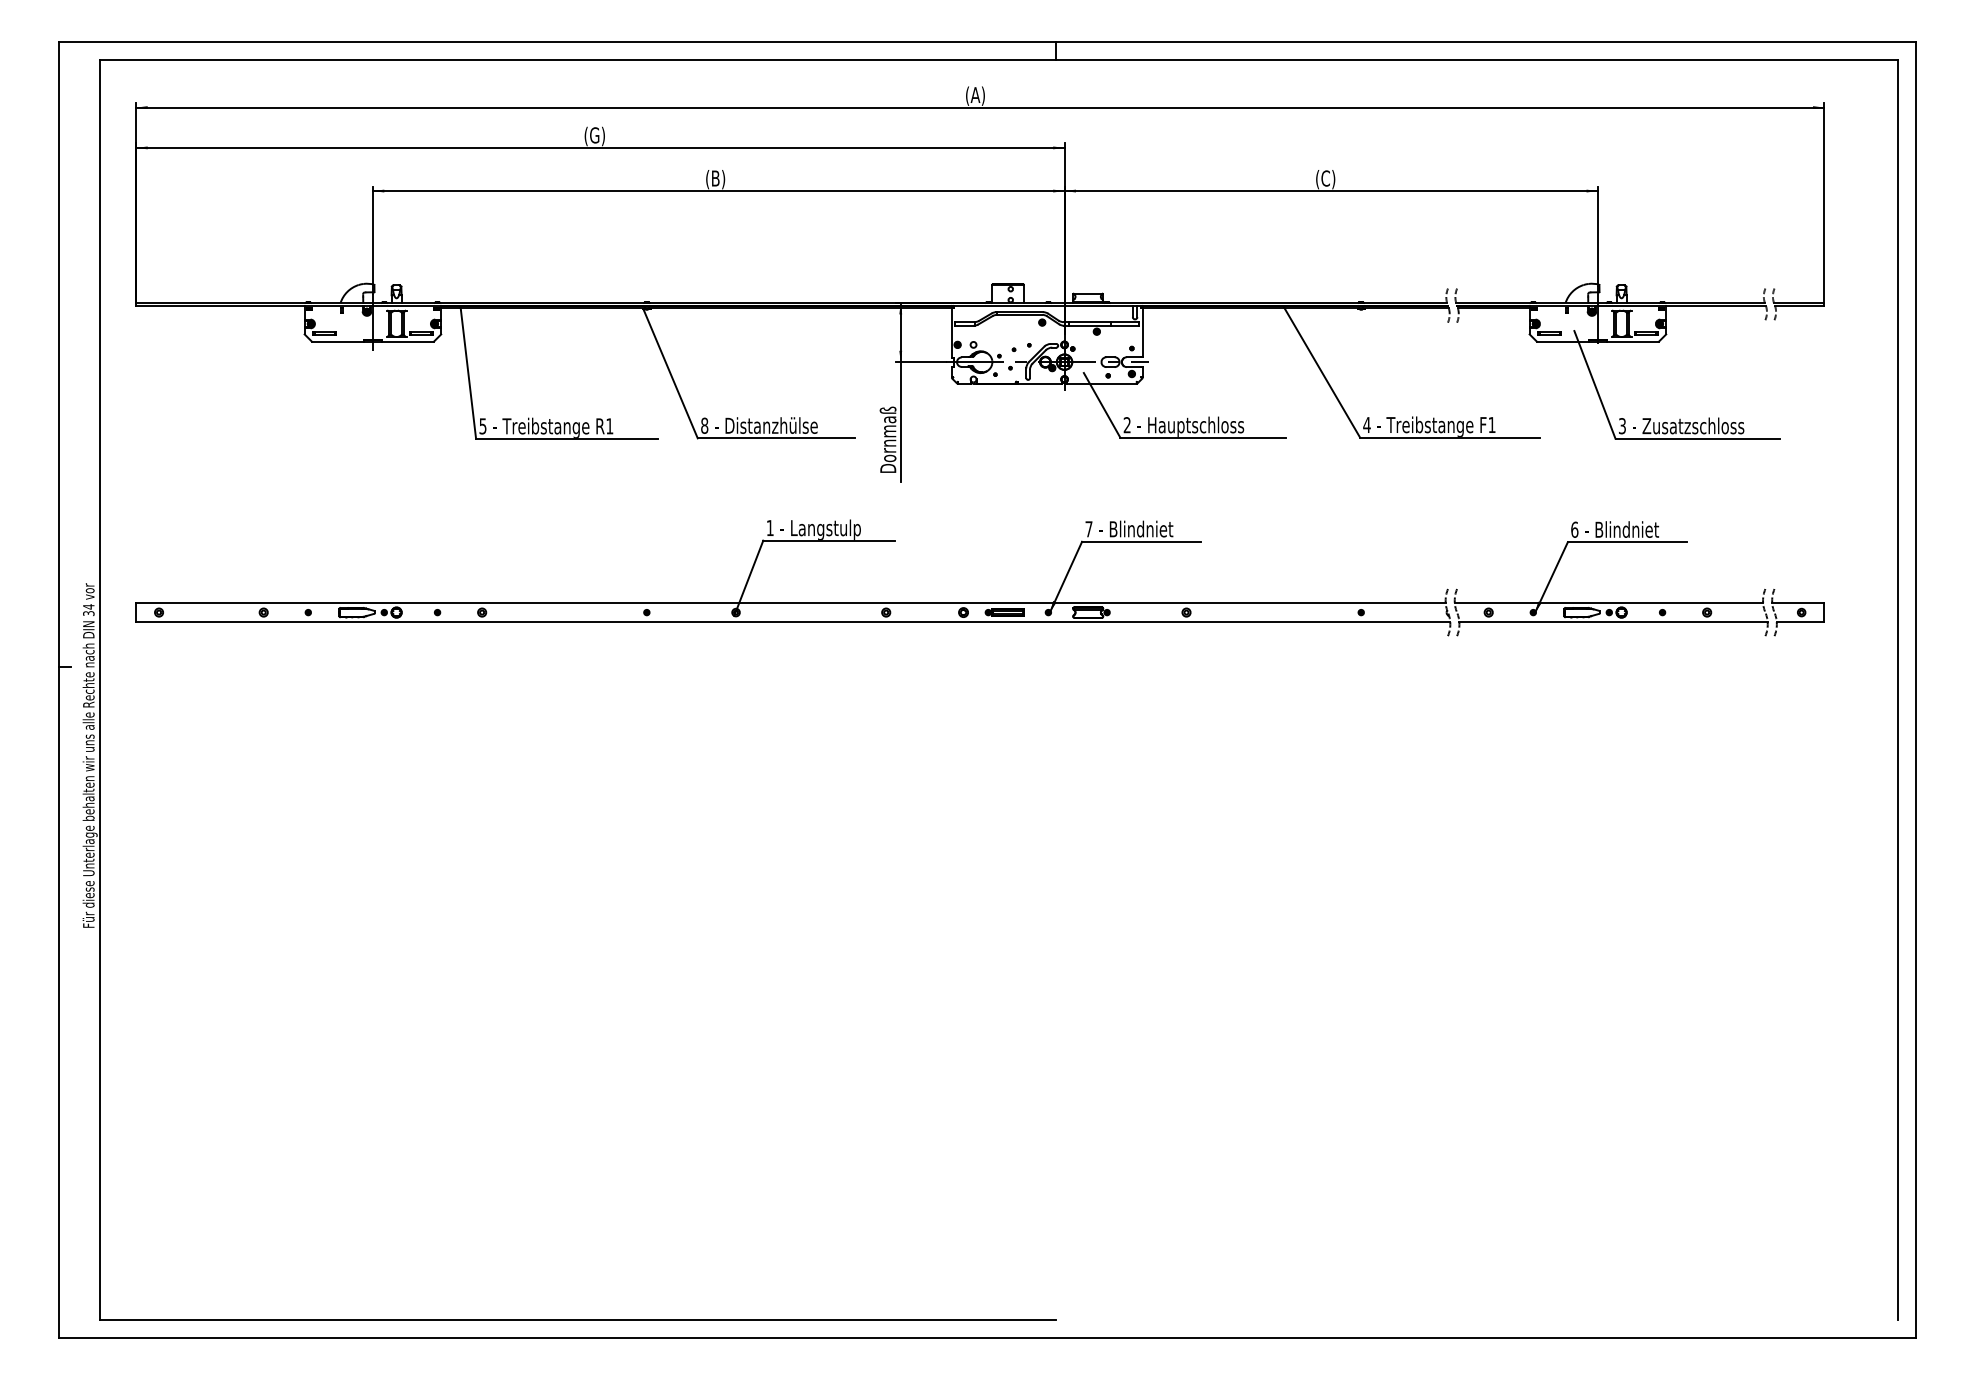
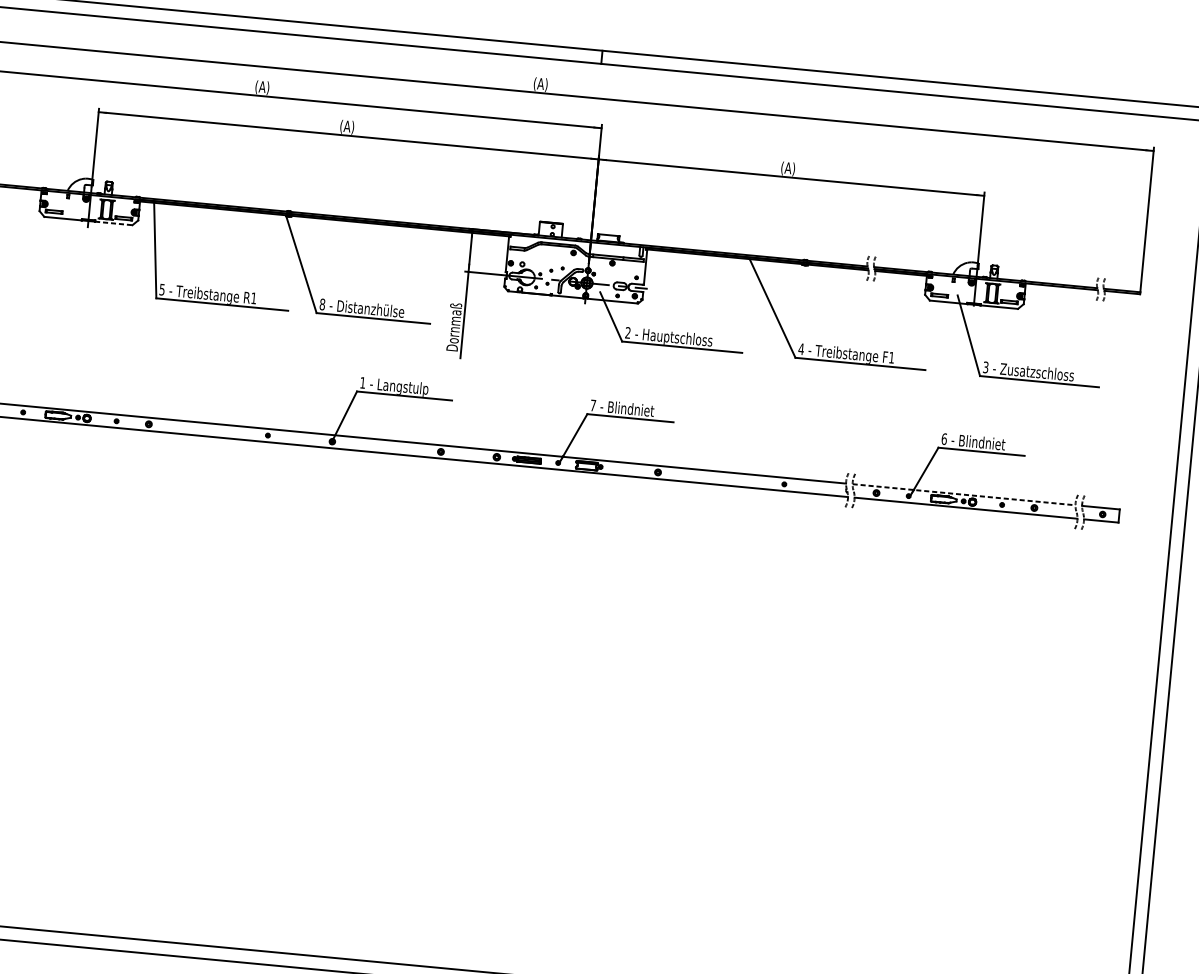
text: (596, 136) -> (264, 87), (G) -> (A)
text: (715, 178) -> (347, 126), (B) -> (A)
text: (1327, 179) -> (789, 169), (C) -> (A)
line: (408, 341) -> (114, 223), solid -> dashed
line: (1609, 603) -> (964, 494), solid -> dashed

